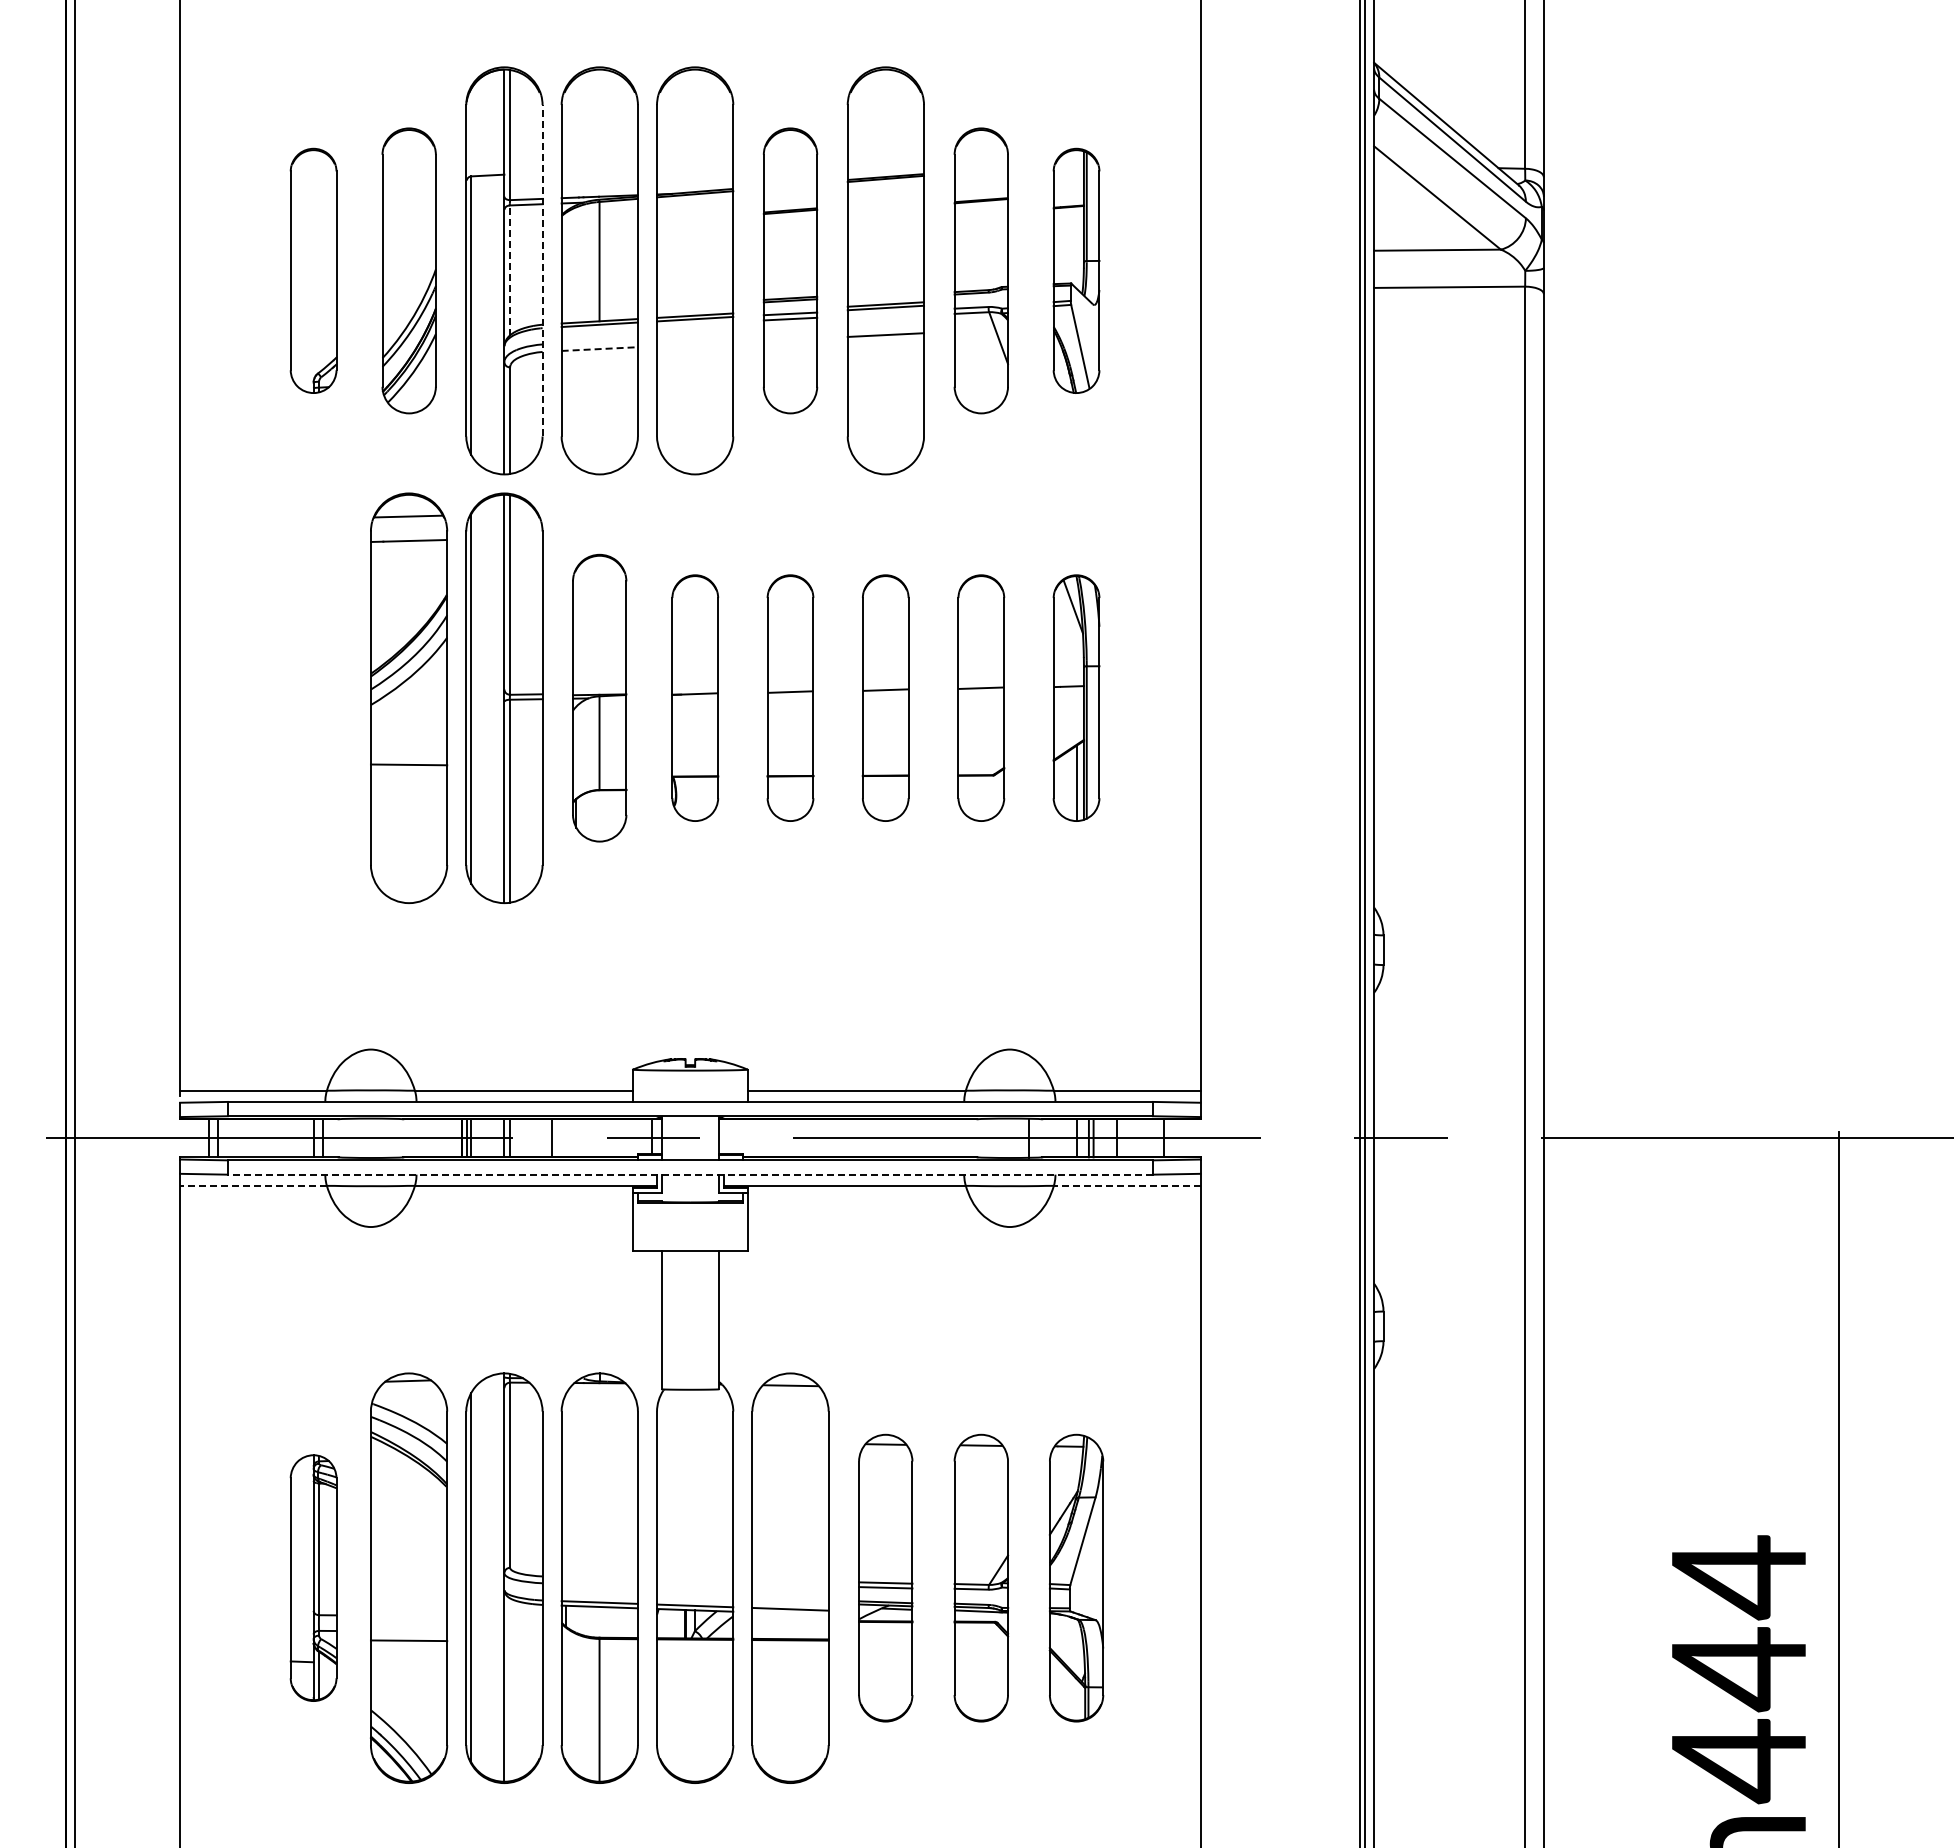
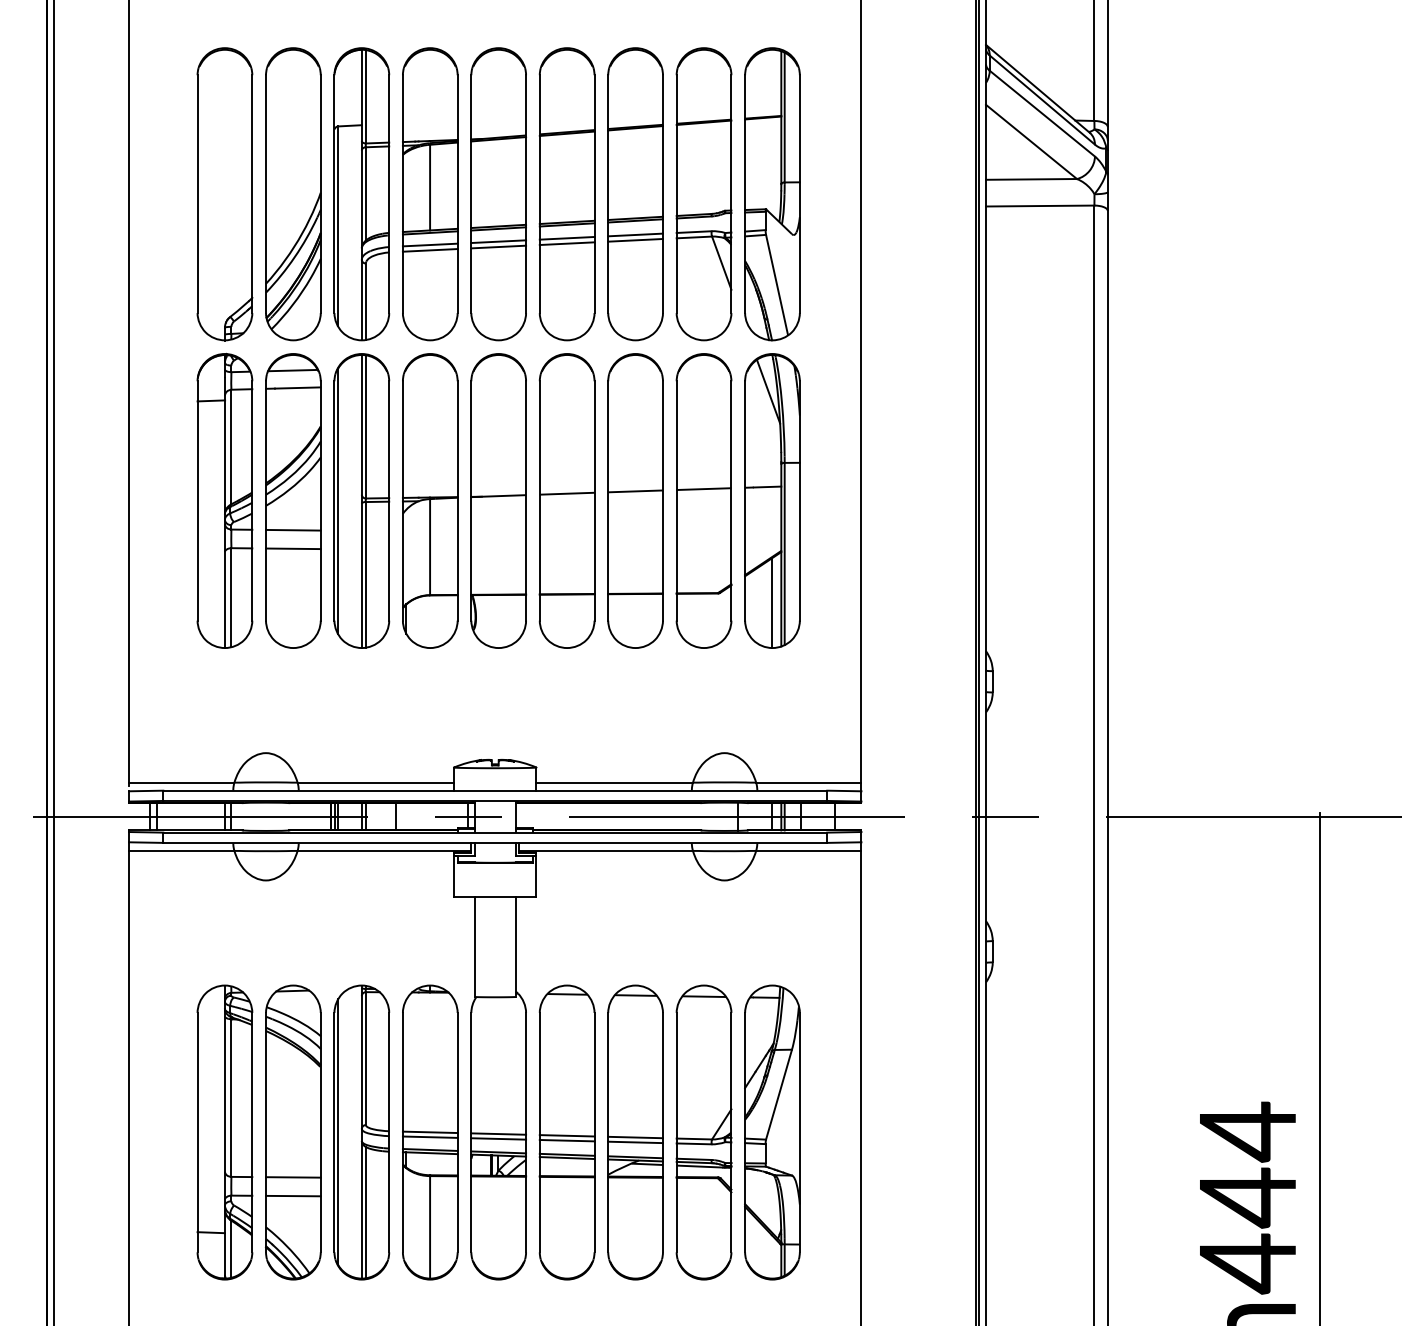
part: (313, 270) -> (224, 193), size x1.67
part: (409, 270) -> (293, 193), size x1.43
line: (509, 270) -> (365, 193), dashed -> solid
line: (542, 270) -> (389, 193), dashed -> solid
part: (790, 270) -> (567, 193), size x1.43
part: (981, 270) -> (704, 193), size x1.43
part: (1076, 270) -> (772, 193), size x1.67
line: (885, 327) -> (635, 234), added
line: (695, 336) -> (498, 241), added
line: (599, 341) -> (430, 244), added
line: (695, 344) -> (498, 247), added
line: (600, 349) -> (430, 250), dashed -> solid
part: (313, 697) -> (224, 500), added
part: (599, 697) -> (430, 500), size x1.43
part: (695, 697) -> (498, 500), size x1.67
part: (790, 697) -> (567, 500), size x1.67
part: (885, 697) -> (635, 500), size x1.67
part: (981, 697) -> (704, 500), size x1.67
part: (1076, 697) -> (772, 500), size x1.67
line: (408, 738) -> (292, 529), added
line: (690, 1174) -> (495, 842), dashed -> solid
line: (253, 1185) -> (181, 850), dashed -> solid
line: (1126, 1185) -> (808, 850), dashed -> solid
part: (313, 1577) -> (224, 1132), size x1.67
line: (599, 1577) -> (430, 1132), added
part: (885, 1577) -> (635, 1132), size x1.43
part: (981, 1577) -> (704, 1132), size x1.43
part: (1076, 1577) -> (772, 1132), size x1.43
line: (695, 1580) -> (498, 1134), added
line: (790, 1582) -> (567, 1135), added
line: (599, 1584) -> (430, 1137), added
line: (695, 1587) -> (498, 1139), added
line: (790, 1589) -> (567, 1140), added
line: (790, 1613) -> (567, 1157), added
line: (408, 1666) -> (292, 1195), added
line: (509, 1689) -> (365, 1212), added

